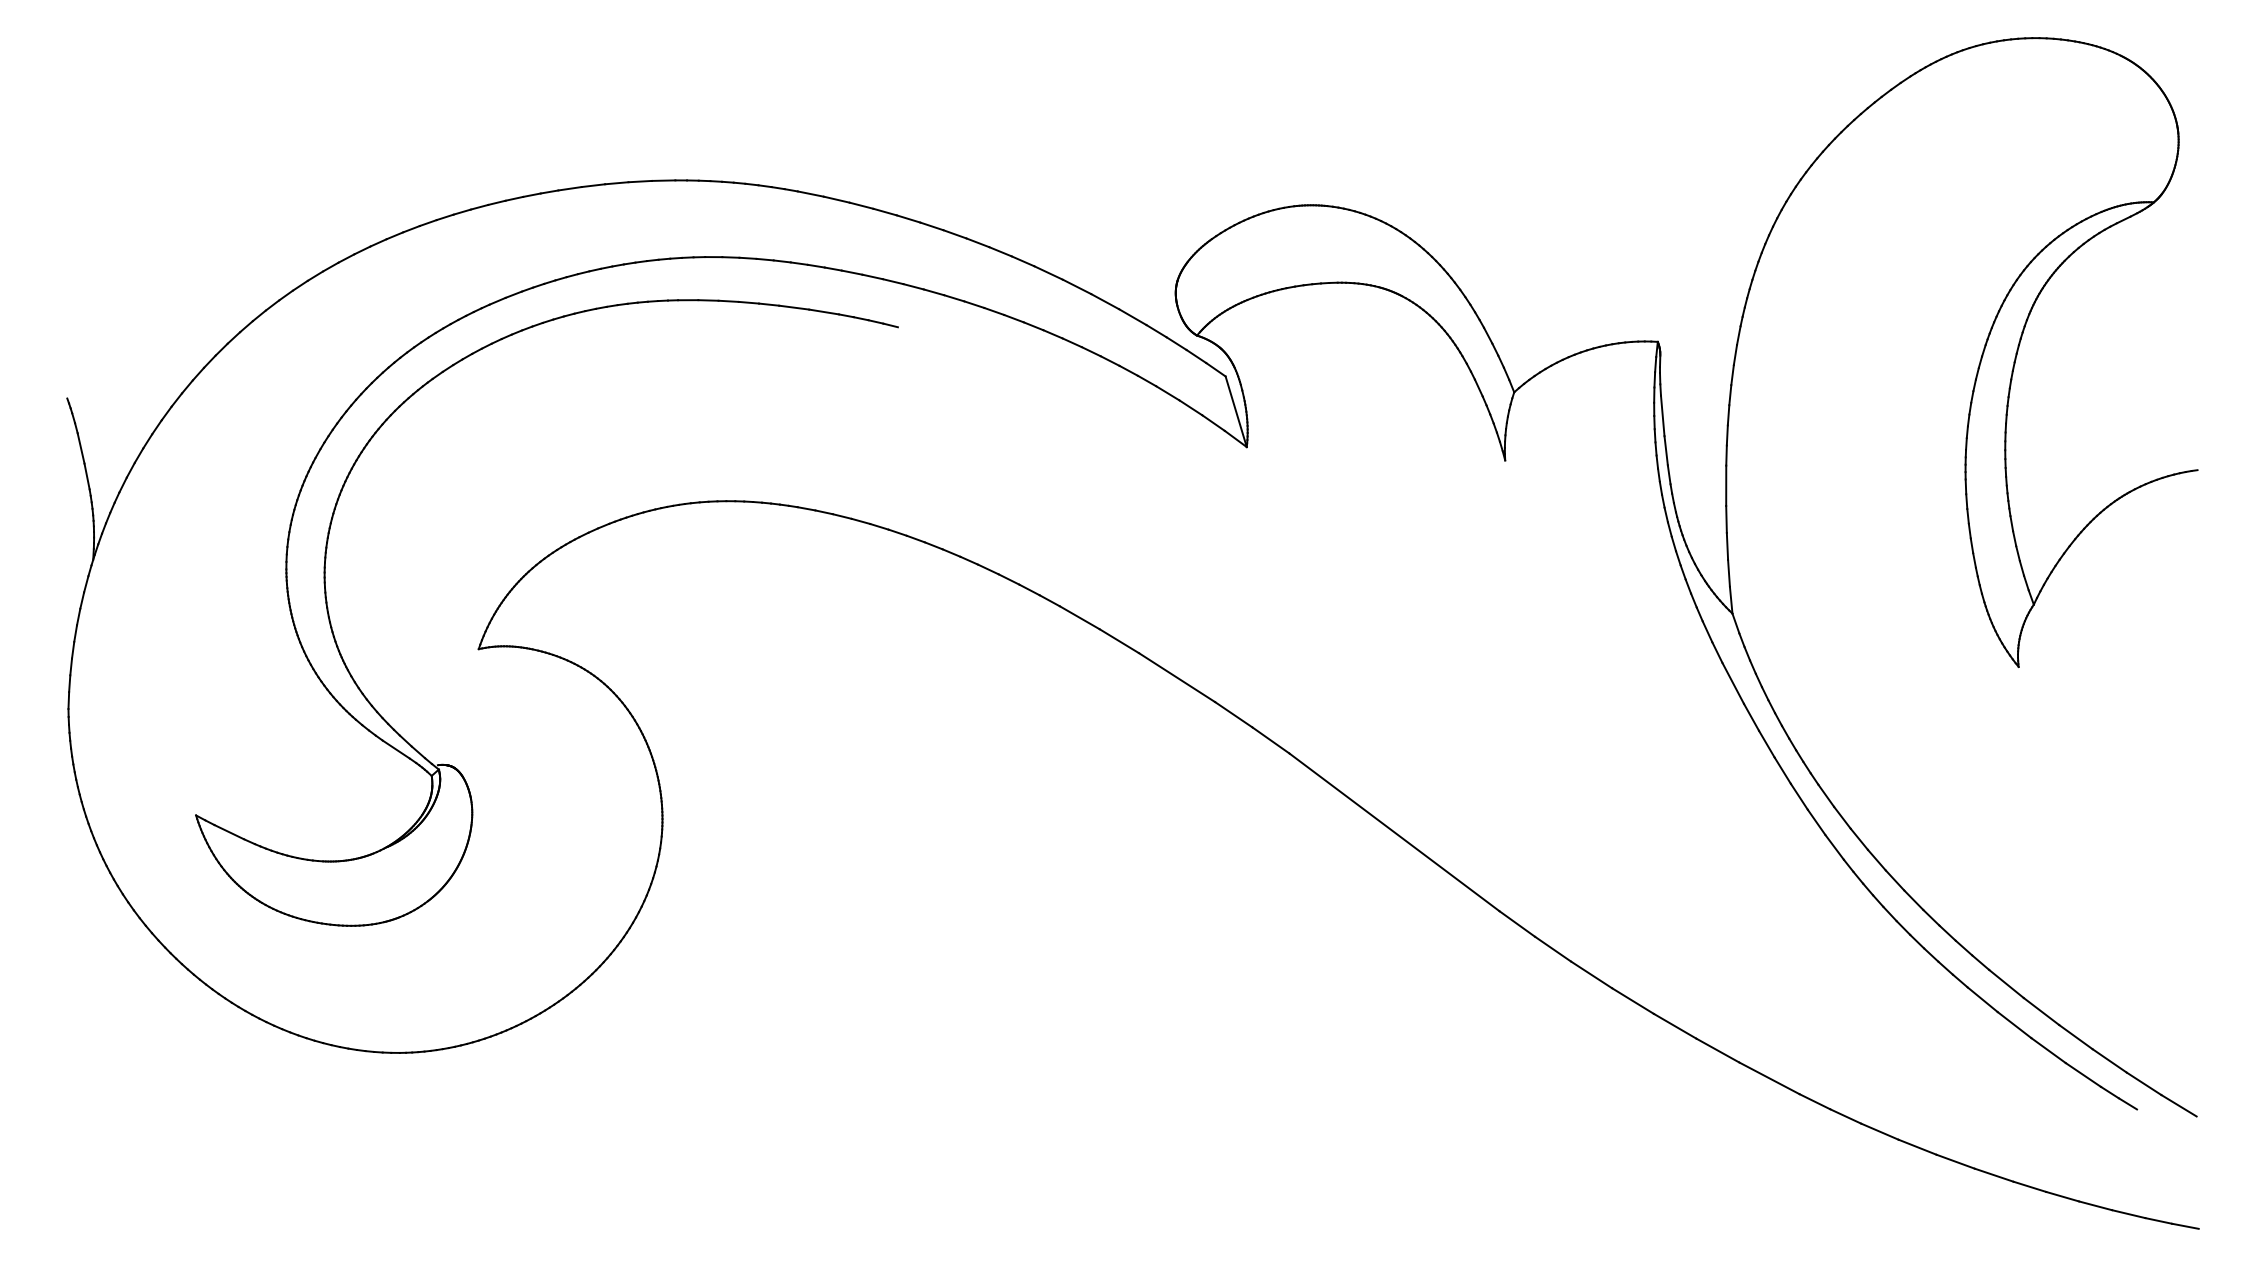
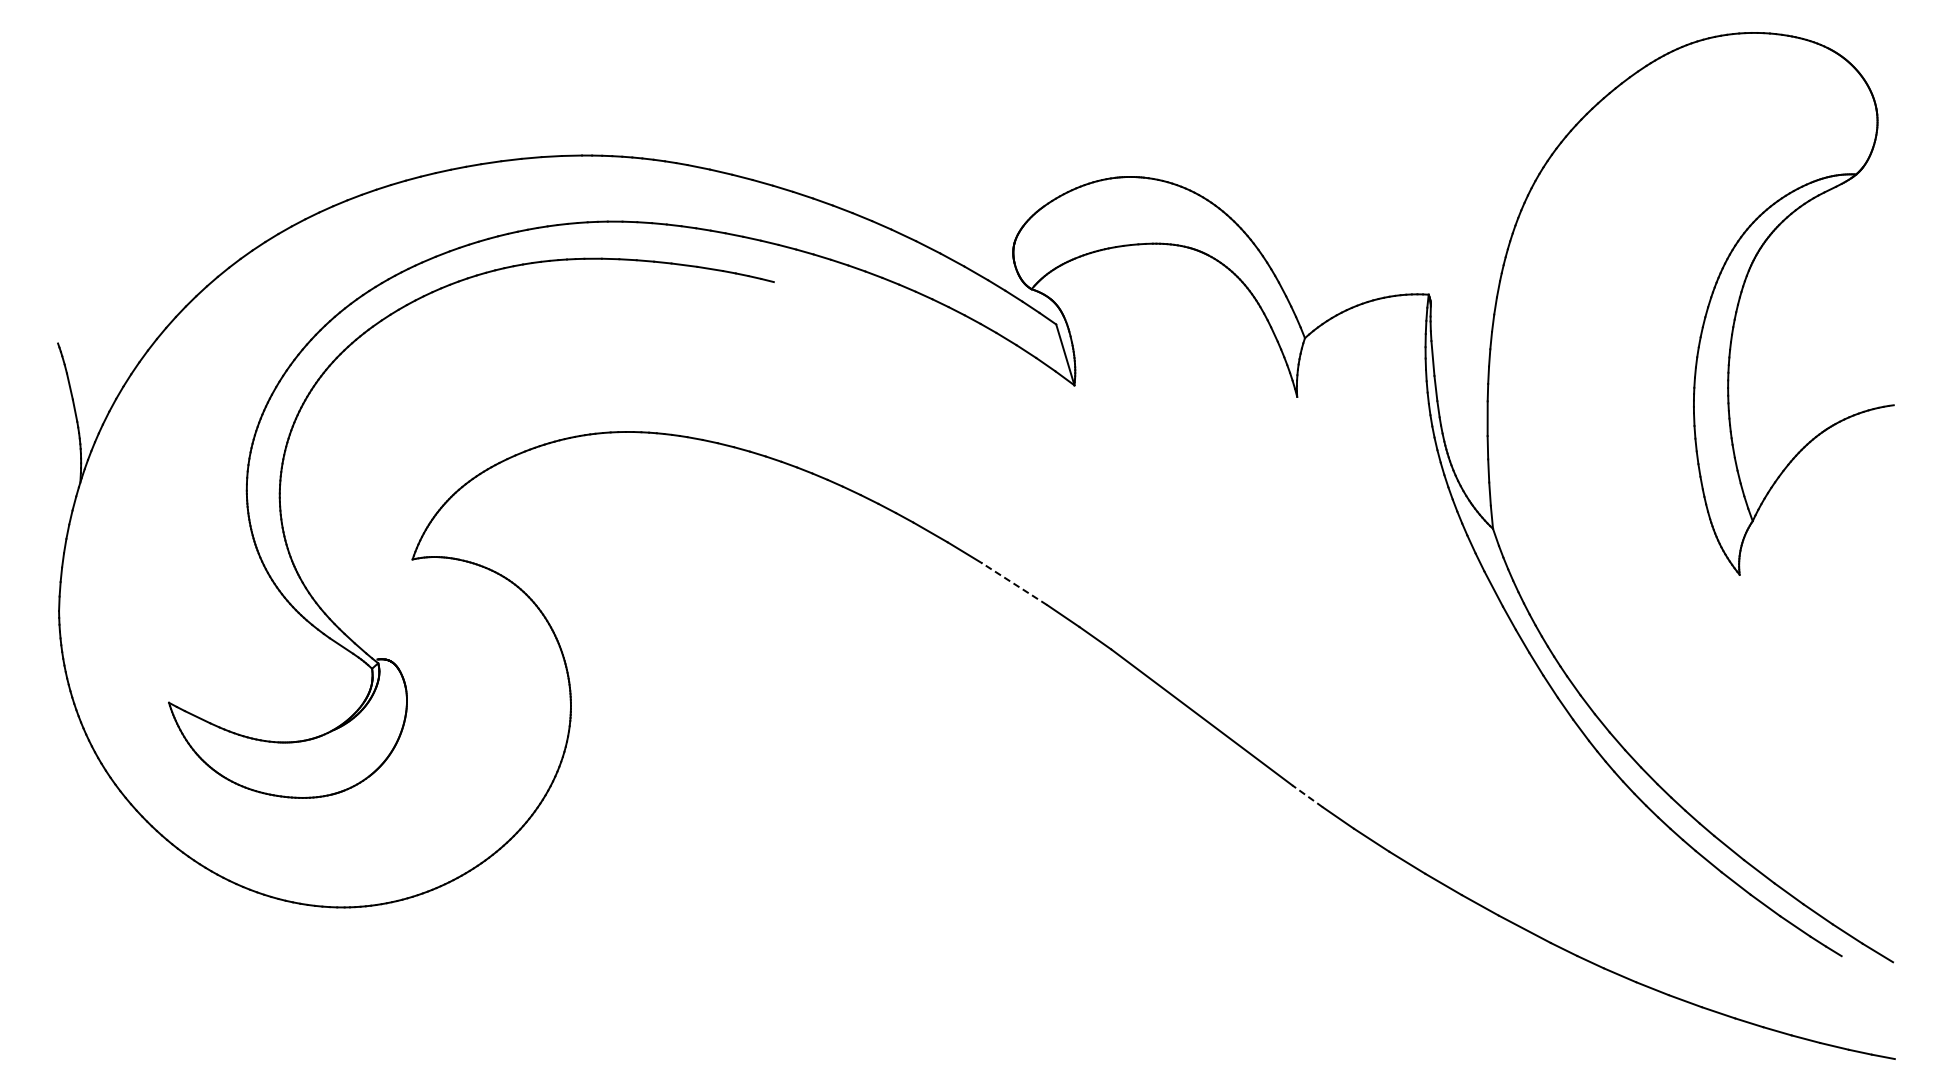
line: (1177, 678) -> (1014, 584), solid -> dashed
line: (1517, 924) -> (1307, 796), solid -> dashed

